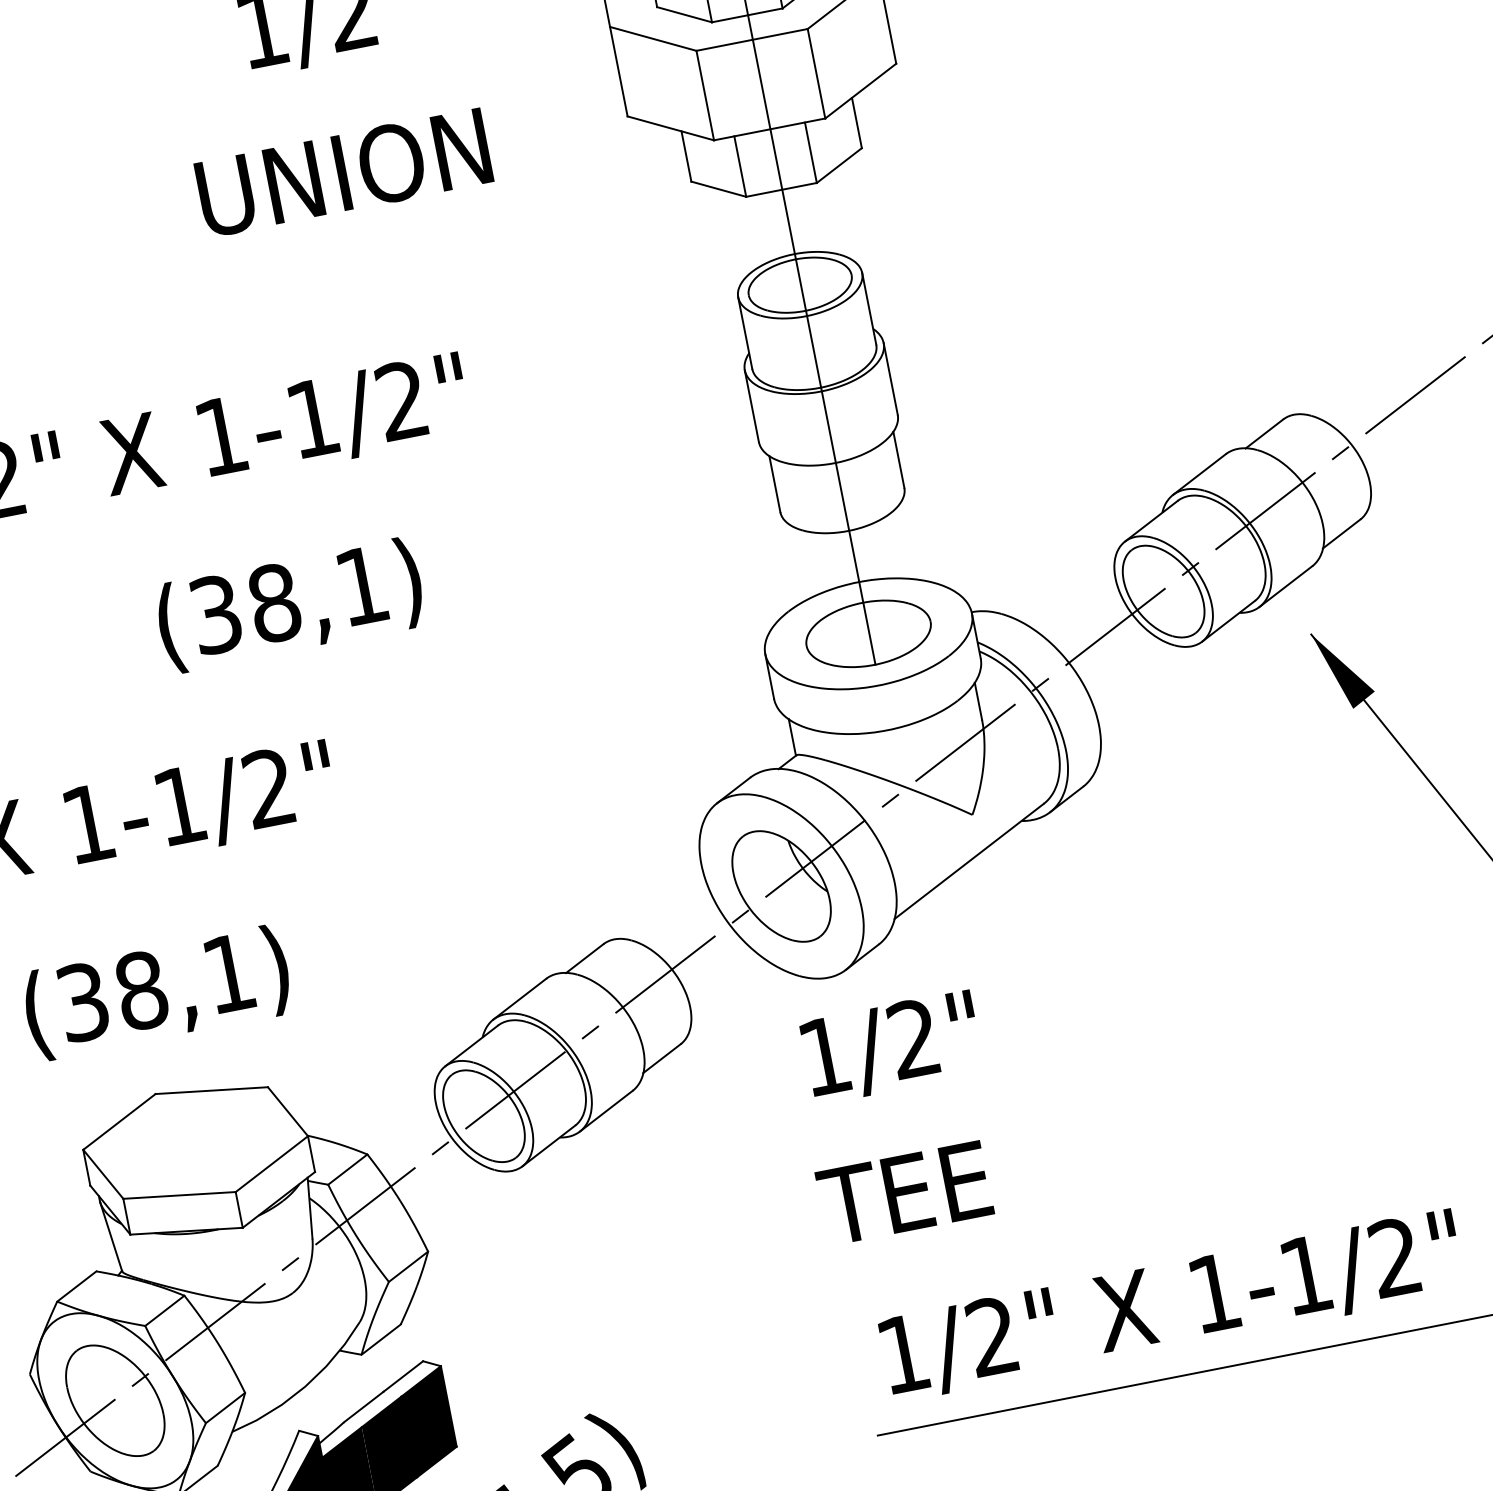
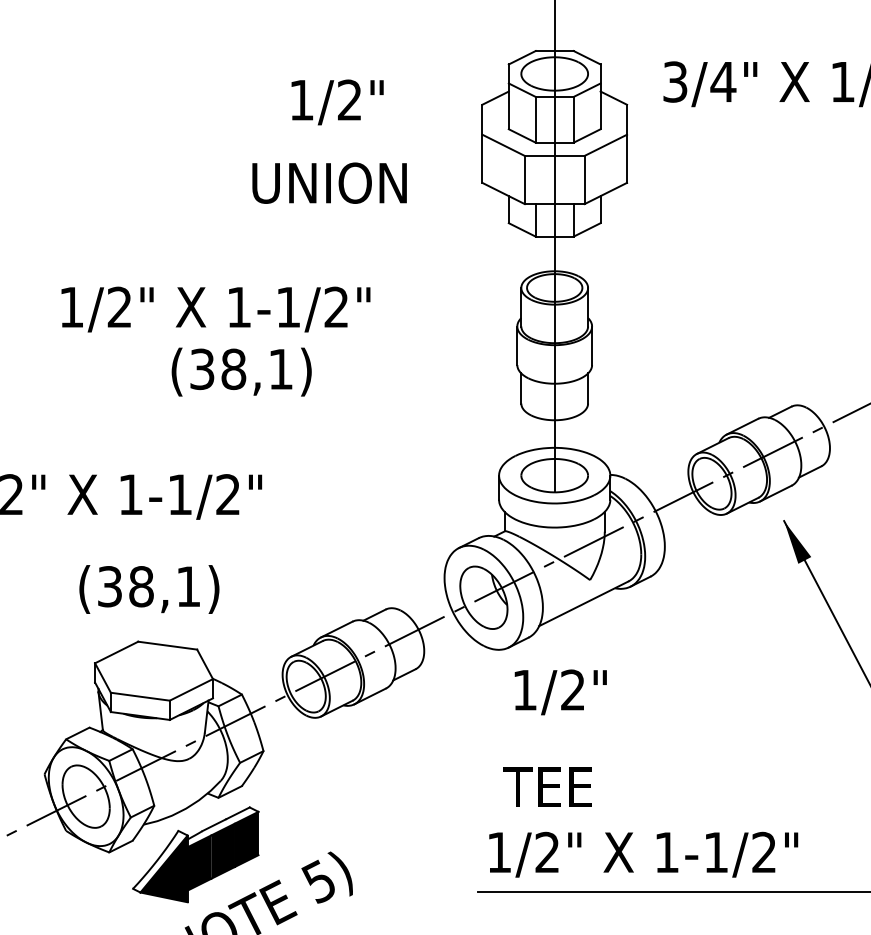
text: (289, 604) -> (241, 371), moved
text: (891, 1047) -> (560, 692), moved
text: (904, 1191) -> (547, 786), moved

